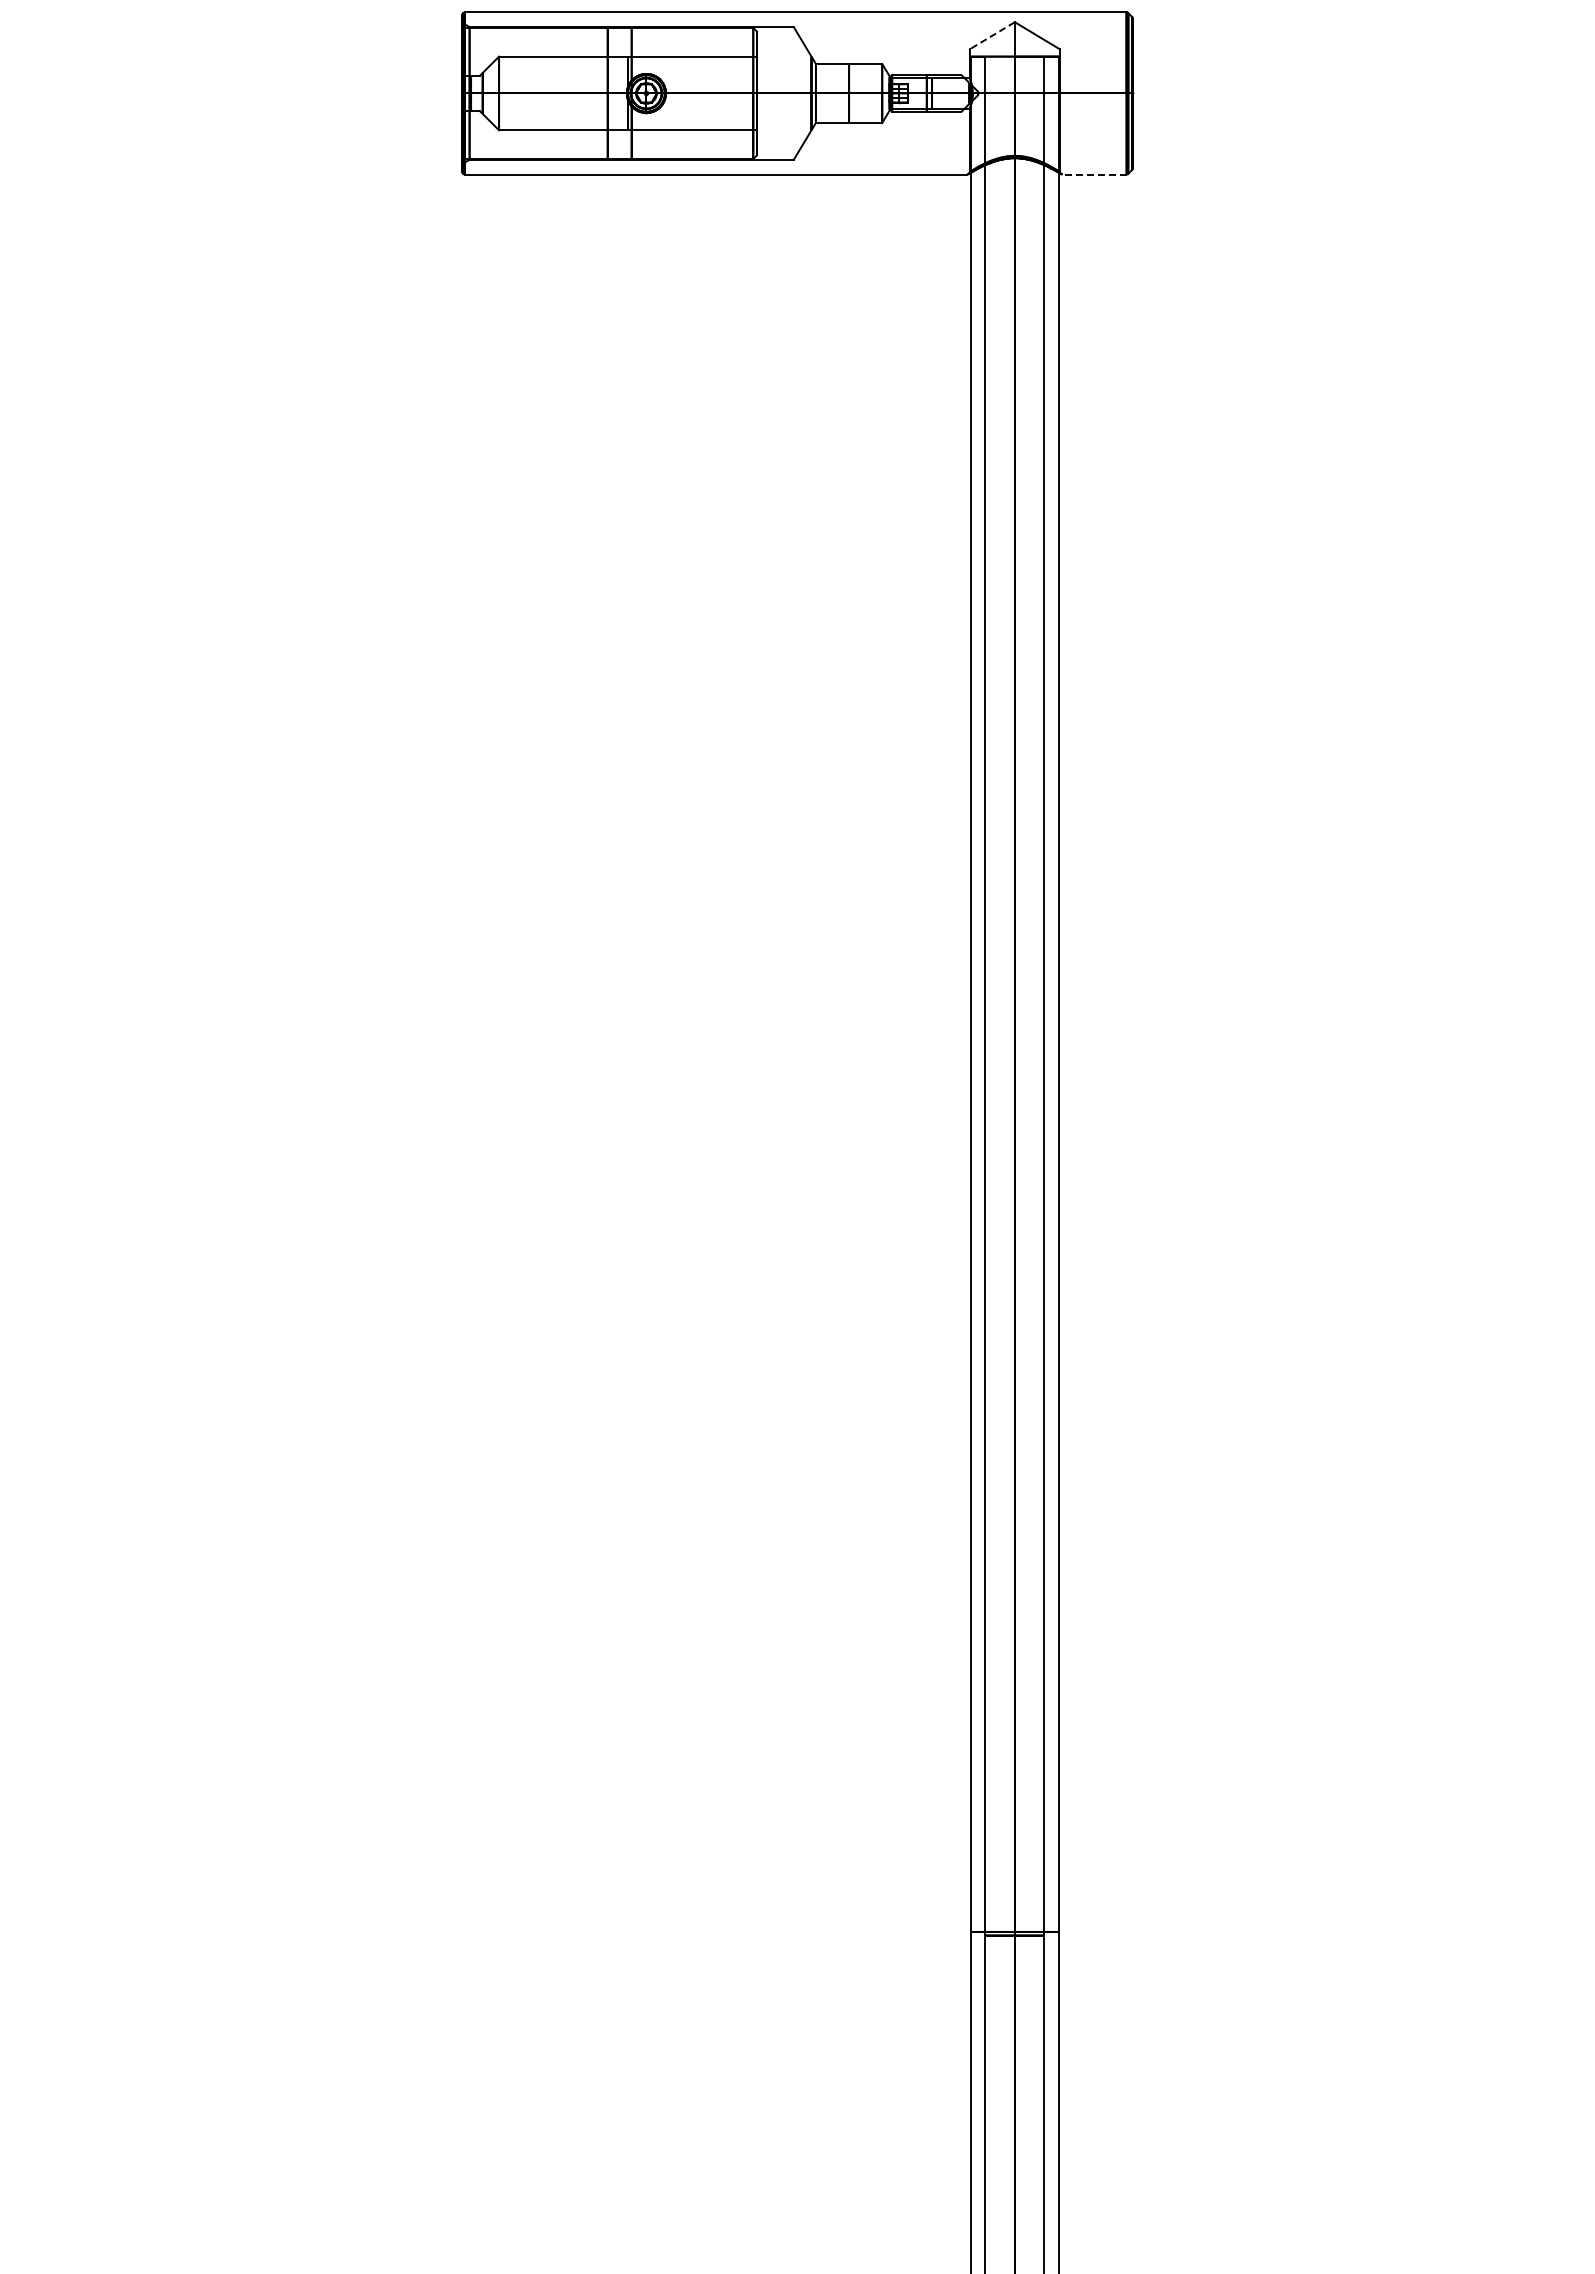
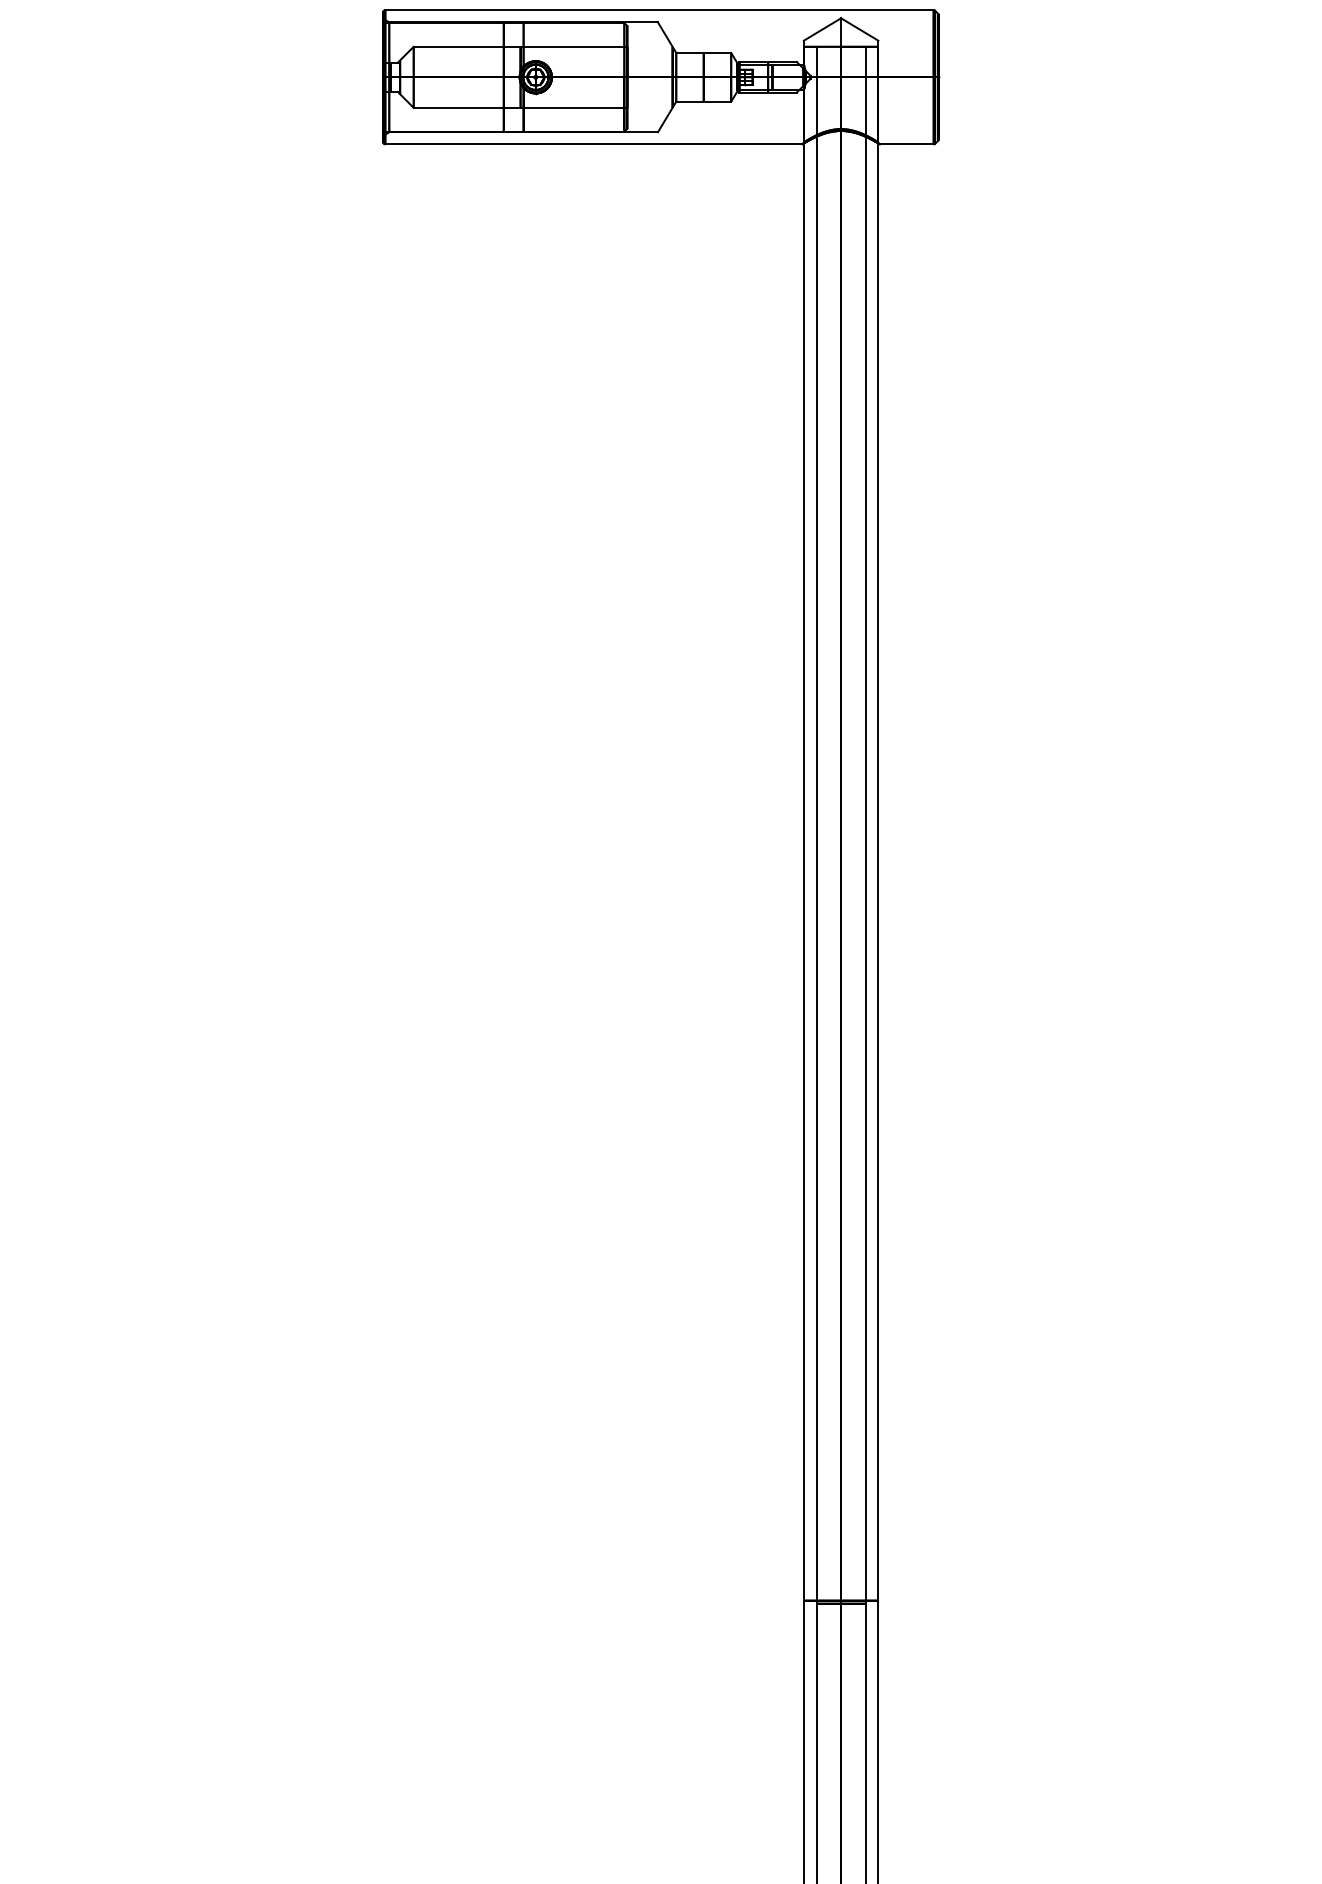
line: (991, 35) -> (821, 29), dashed -> solid
line: (1093, 174) -> (906, 144), dashed -> solid

